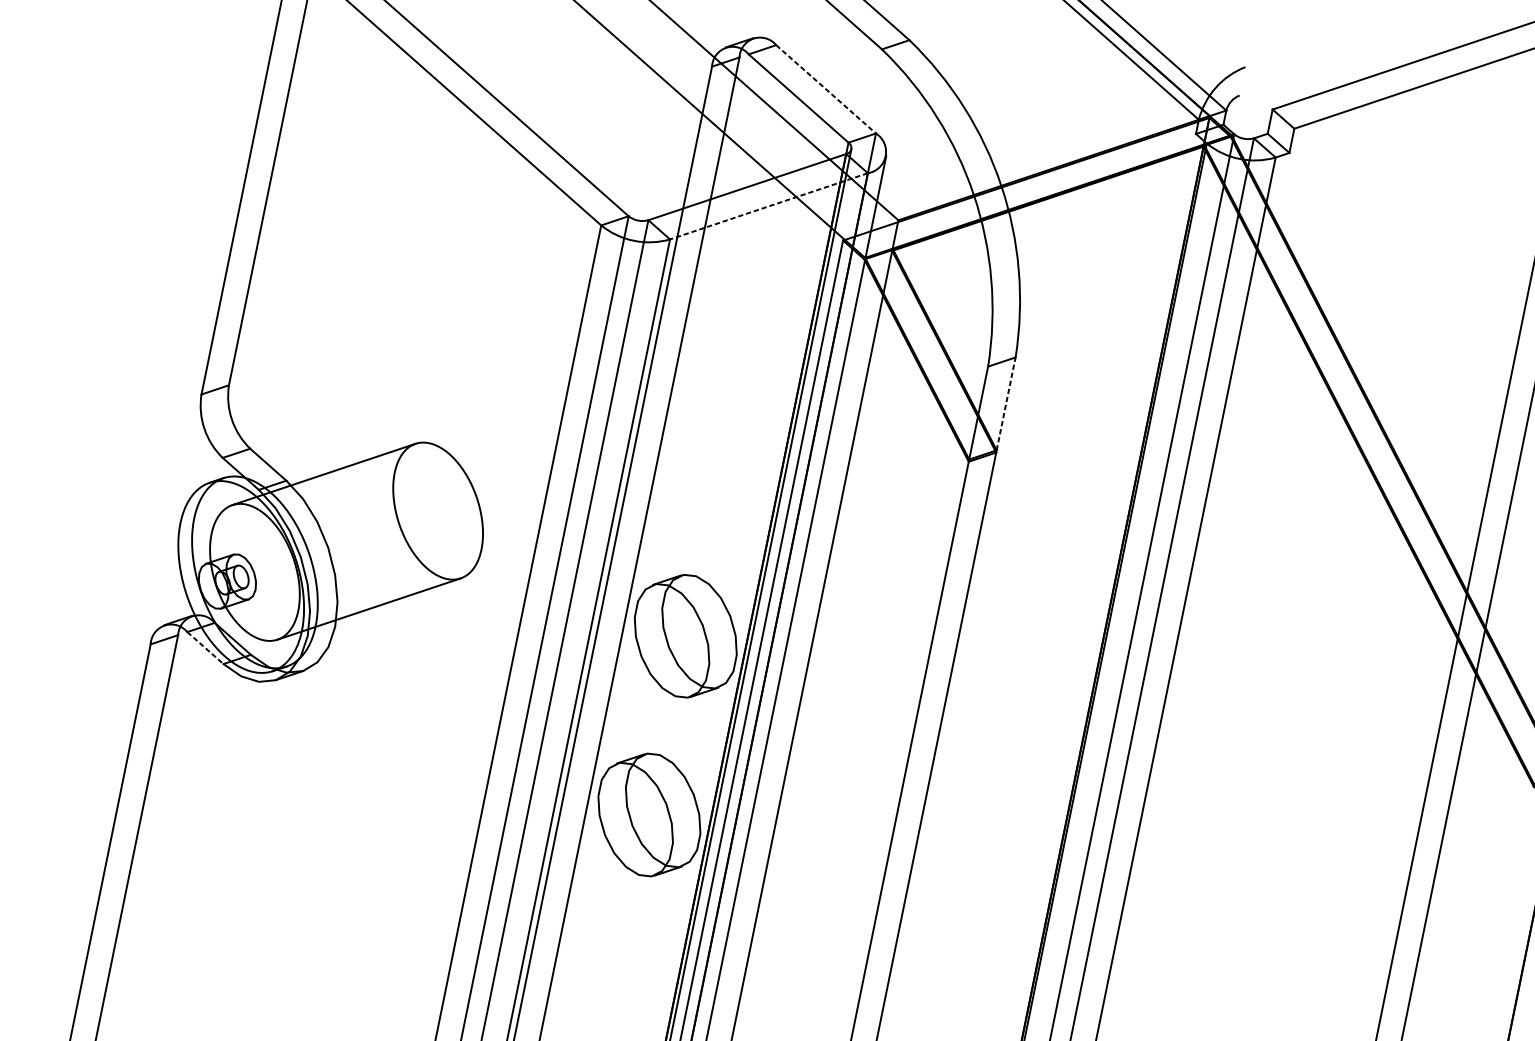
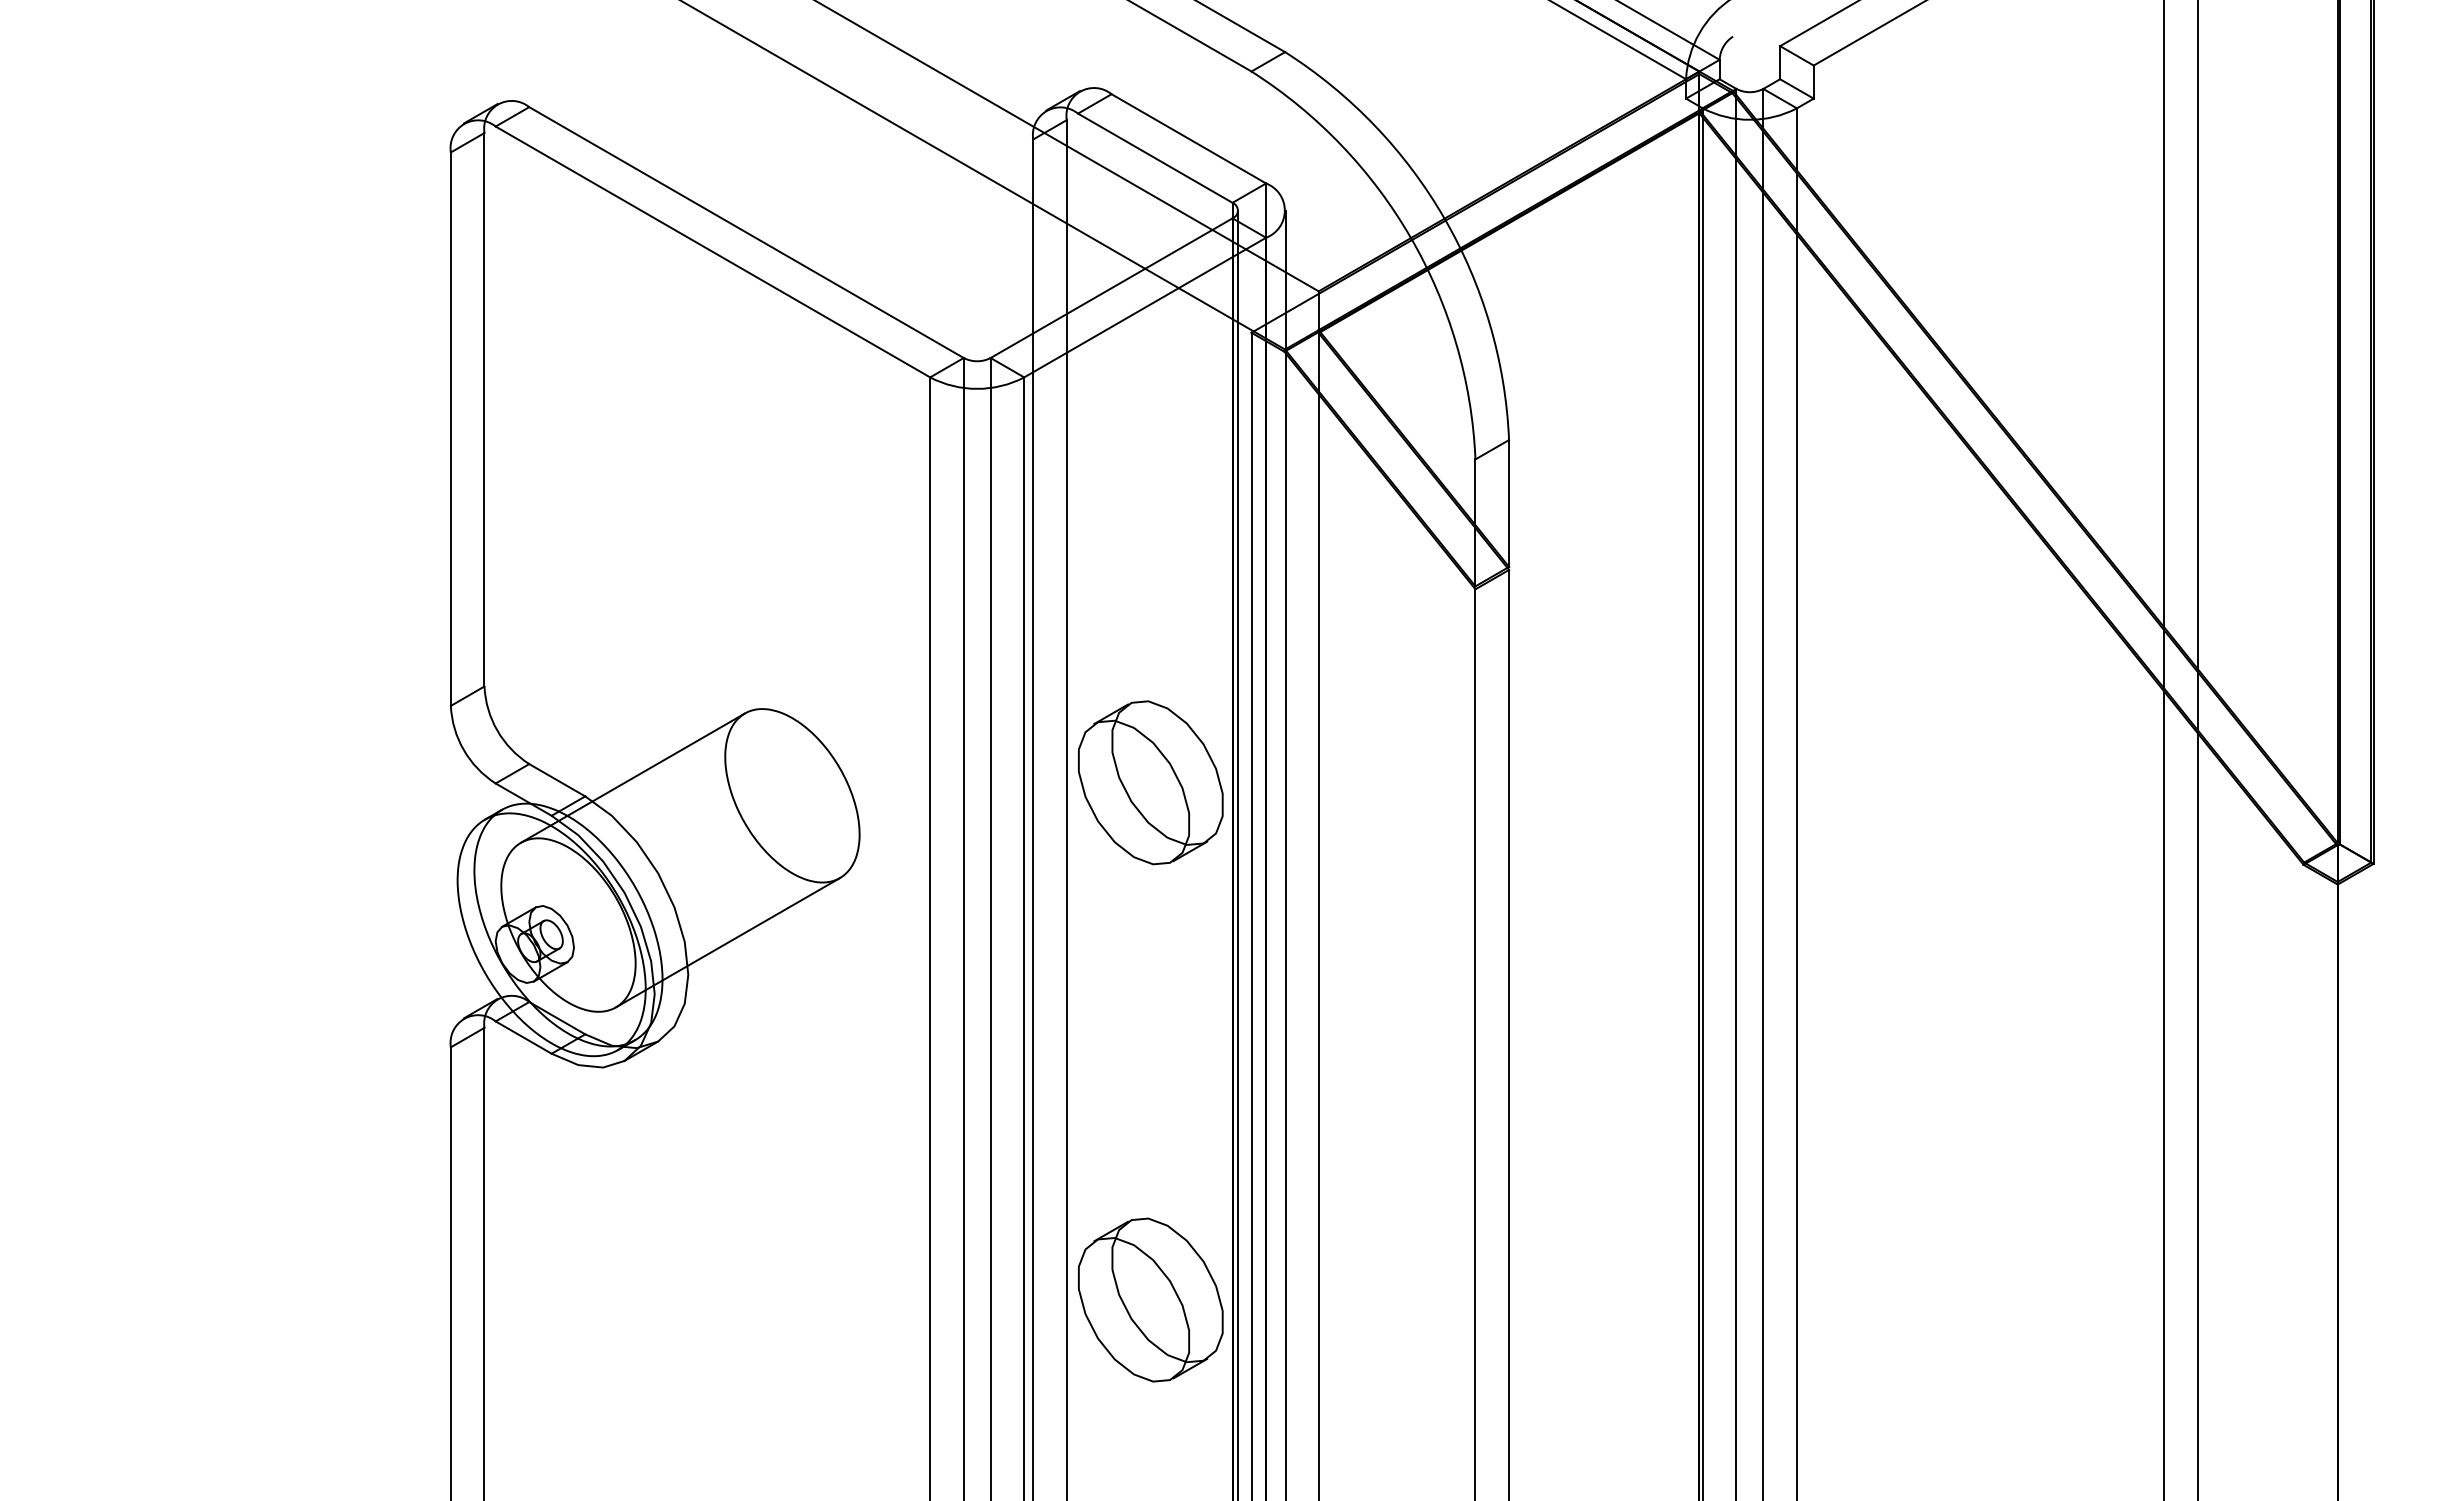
line: (826, 89) -> (1189, 139), dashed -> solid
line: (769, 206) -> (1145, 307), dashed -> solid
line: (1006, 403) -> (1509, 503), dashed -> solid
part: (685, 635) -> (1150, 782), moved
line: (206, 648) -> (524, 1037), dashed -> solid
part: (649, 814) -> (1150, 1299), moved

